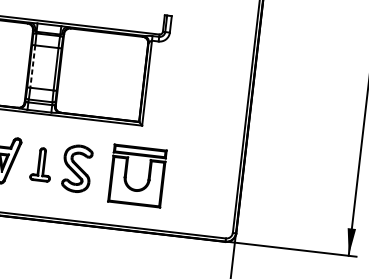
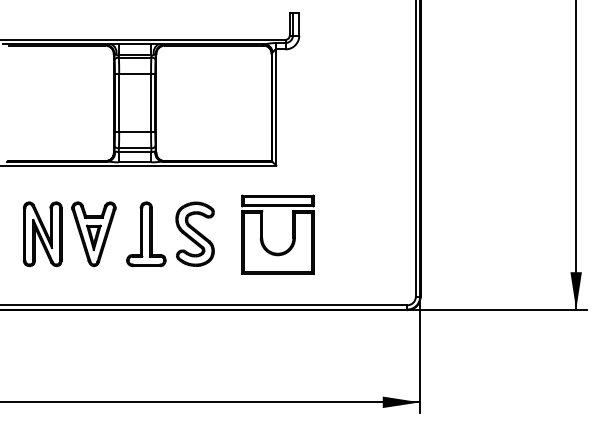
line: (33, 66) -> (119, 103), dashed -> solid
part: (41, 164) -> (146, 233), size x1.43

